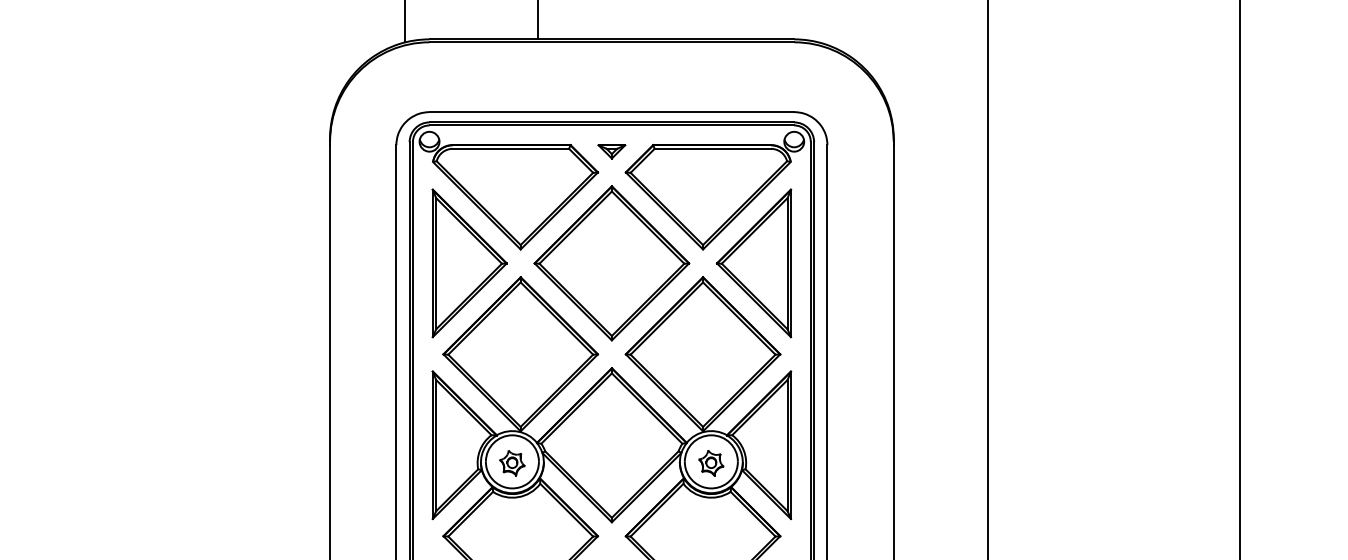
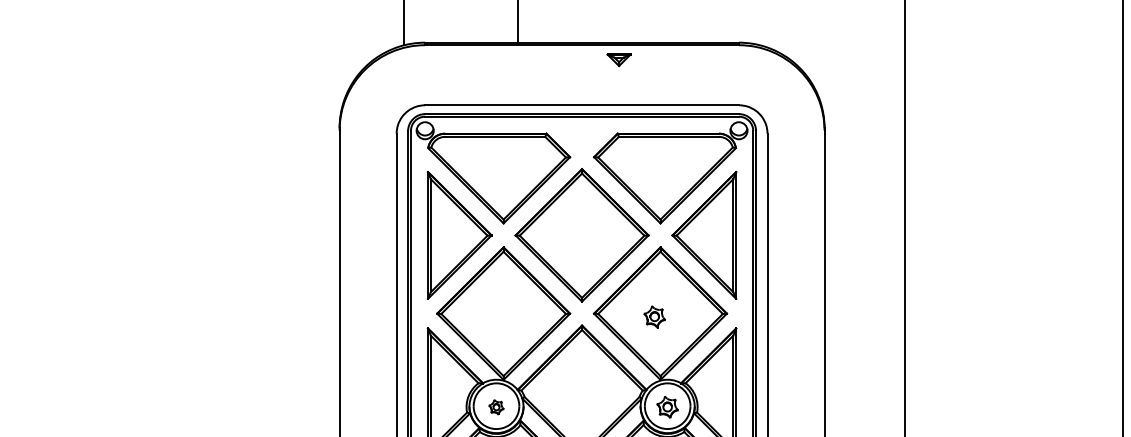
part: (611, 151) -> (618, 59), moved
part: (696, 358) -> (654, 317), added
part: (512, 463) -> (496, 407), size x0.7

